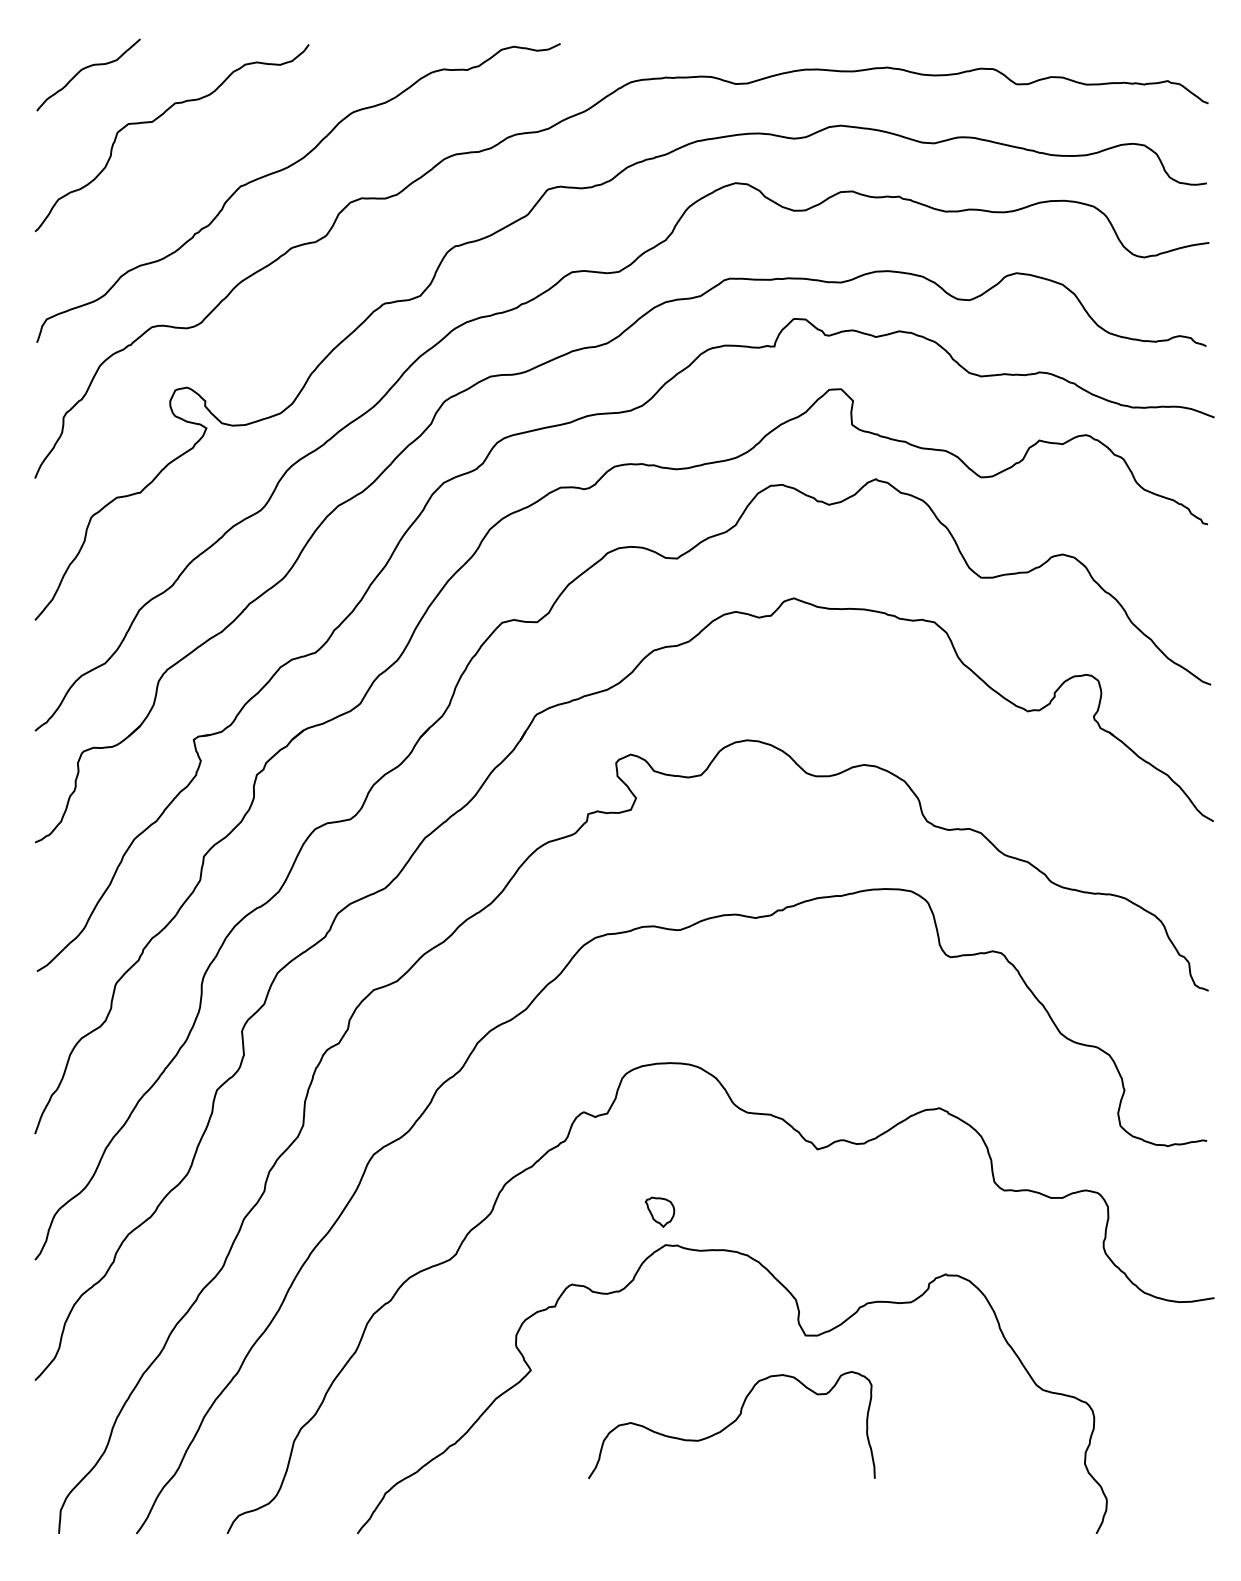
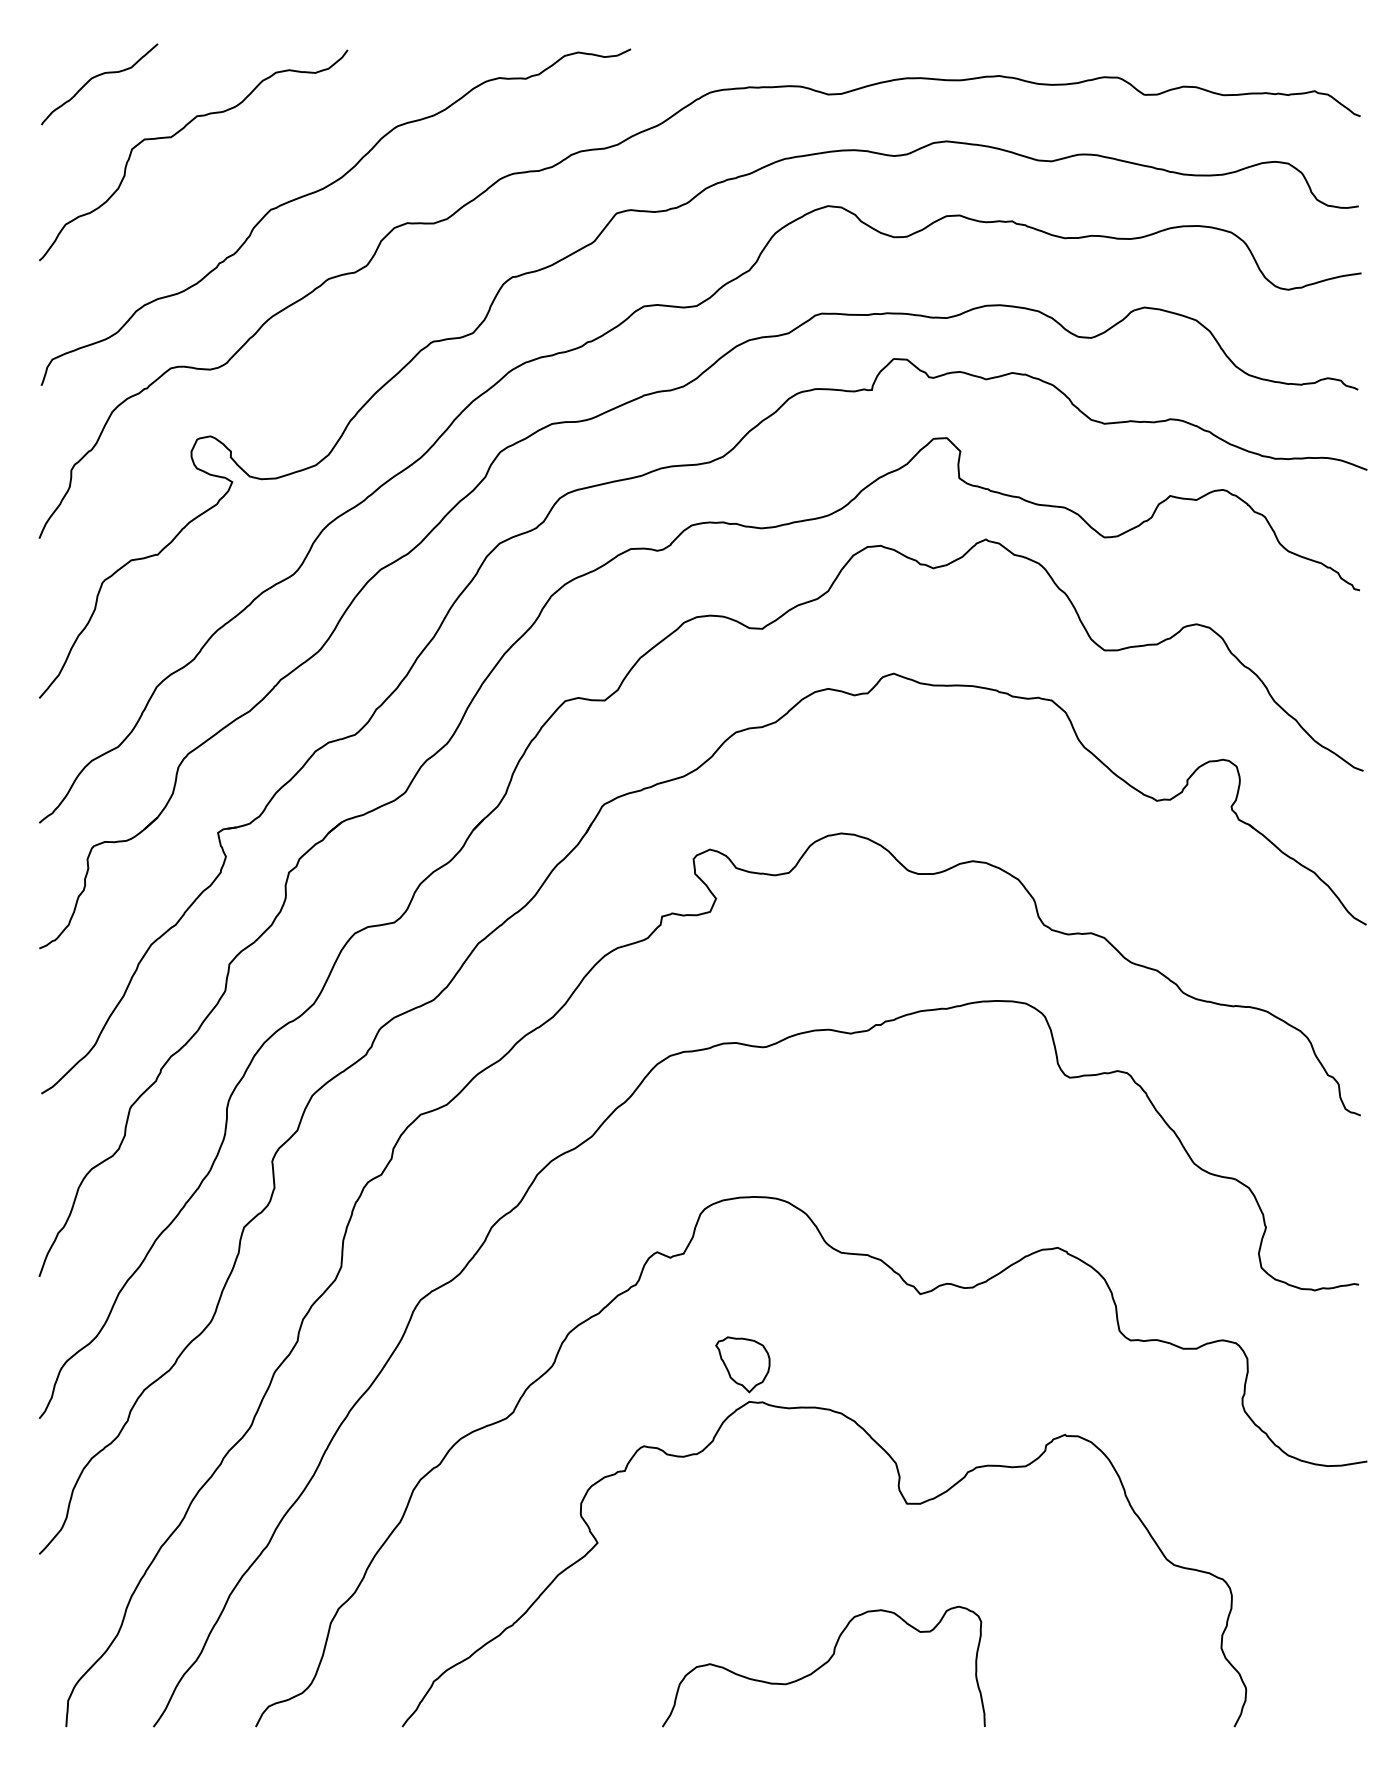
part: (659, 1211) -> (742, 1364), size x1.67
curve: (731, 1425) -> (823, 1666), moved

